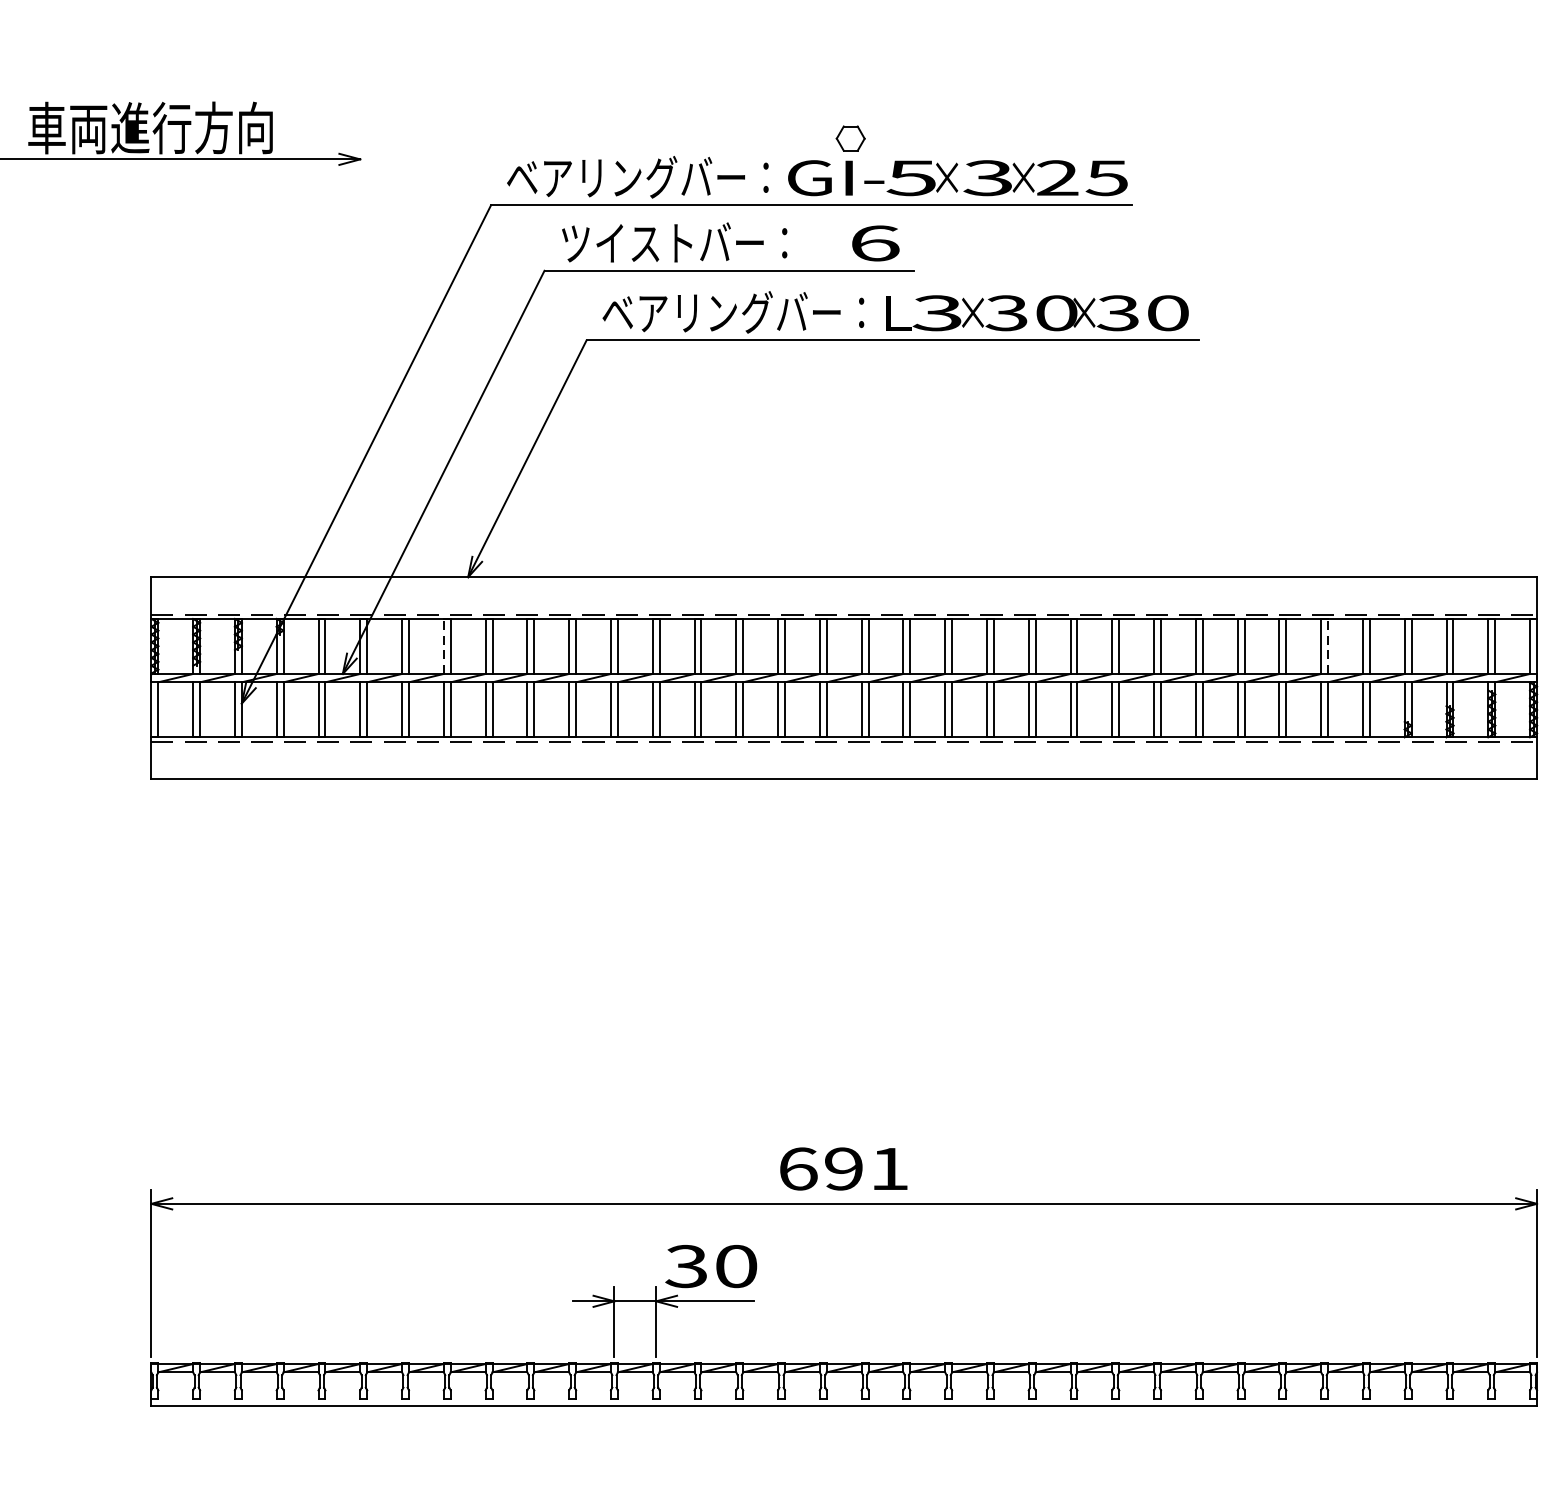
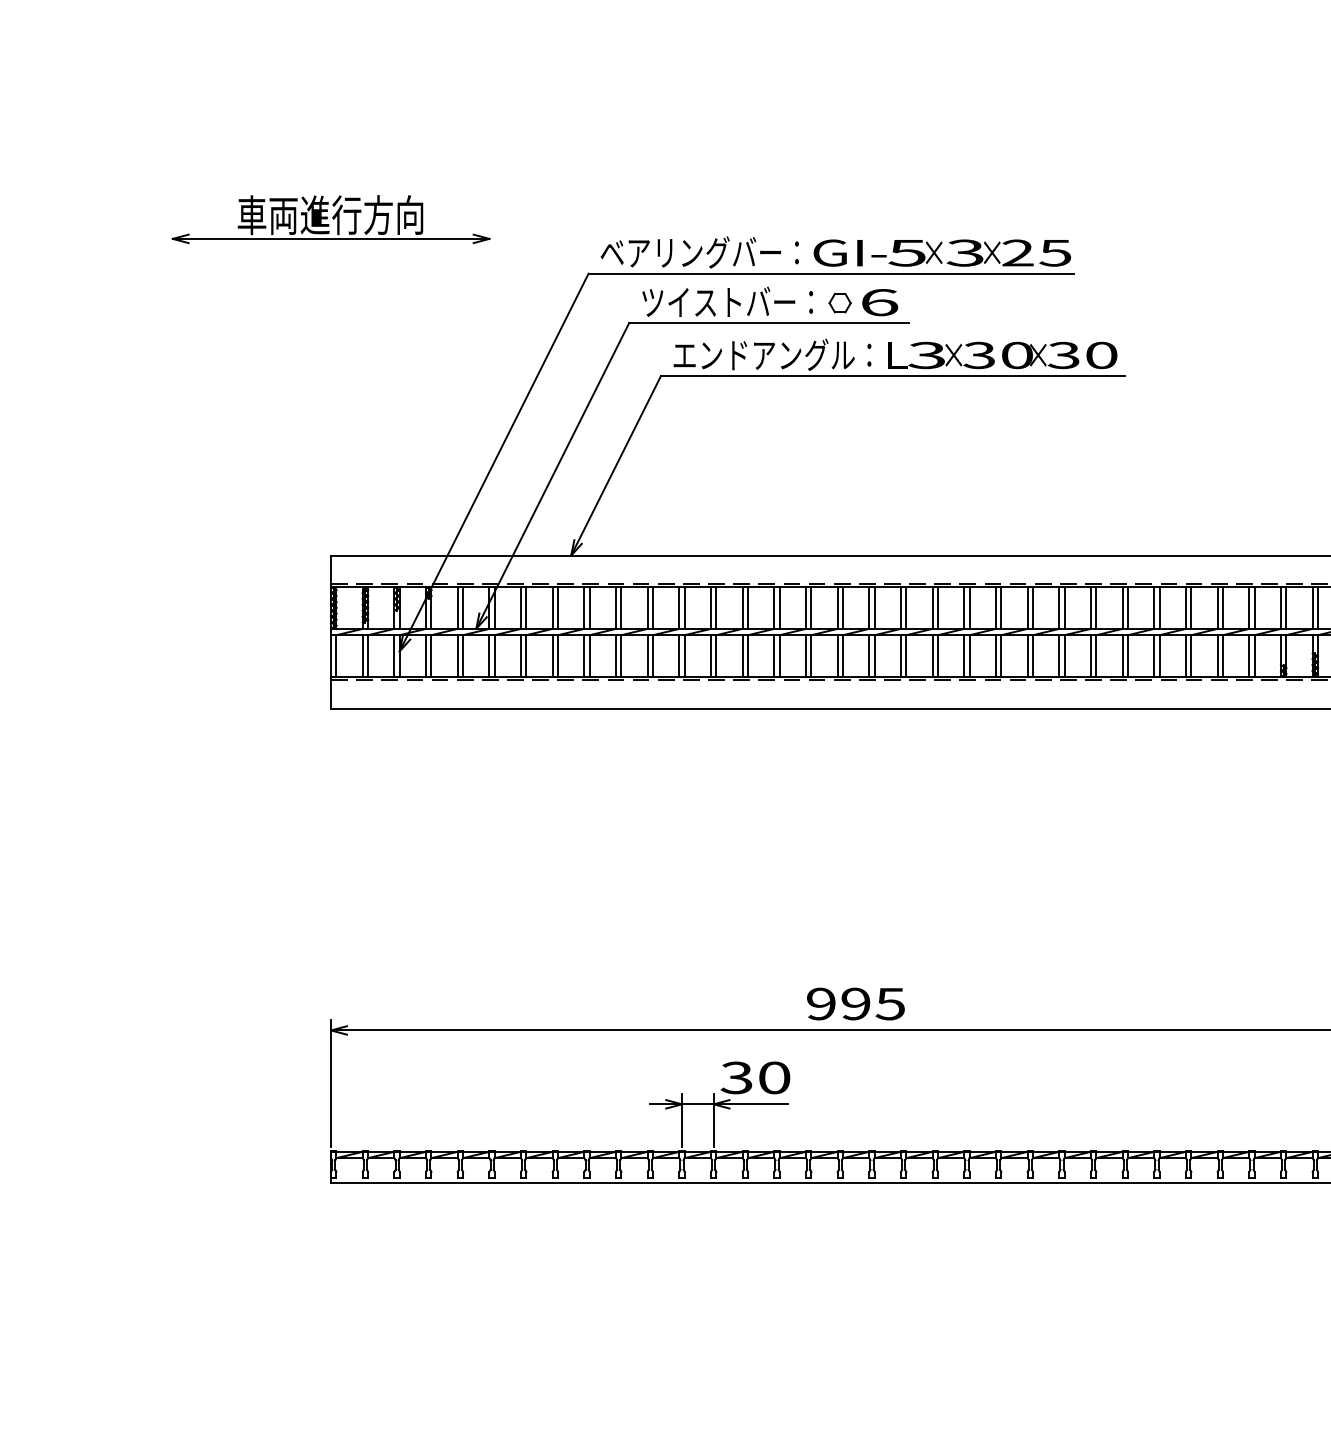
part: (849, 137) -> (839, 302), moved
text: (721, 311) -> (763, 354), ベアリングバー： -> エンドアングル：
line: (443, 647) -> (552, 608), dashed -> solid
line: (1327, 647) -> (1222, 608), dashed -> solid
text: (843, 1168) -> (855, 1003), 691 -> 995

